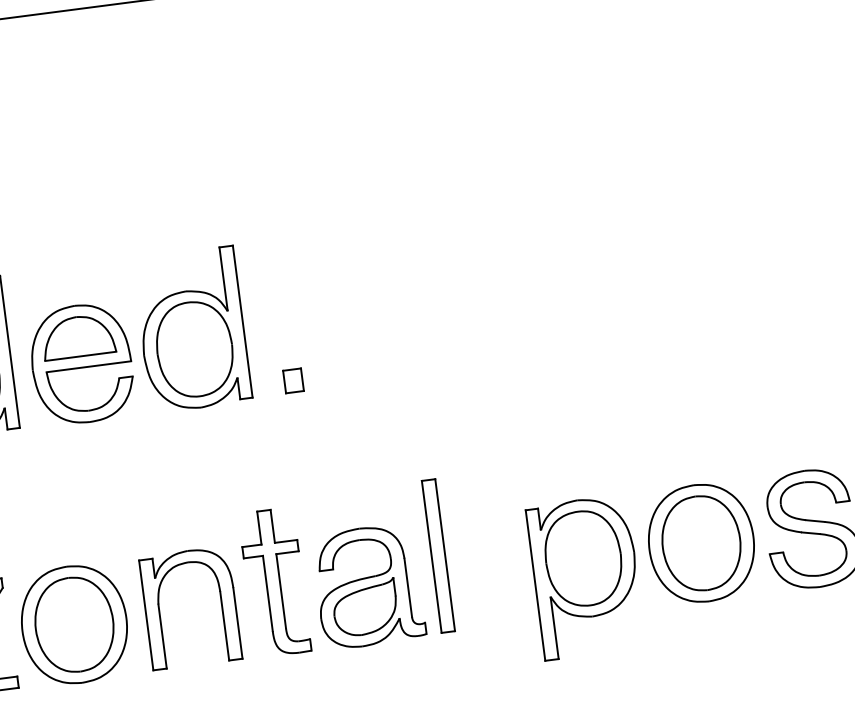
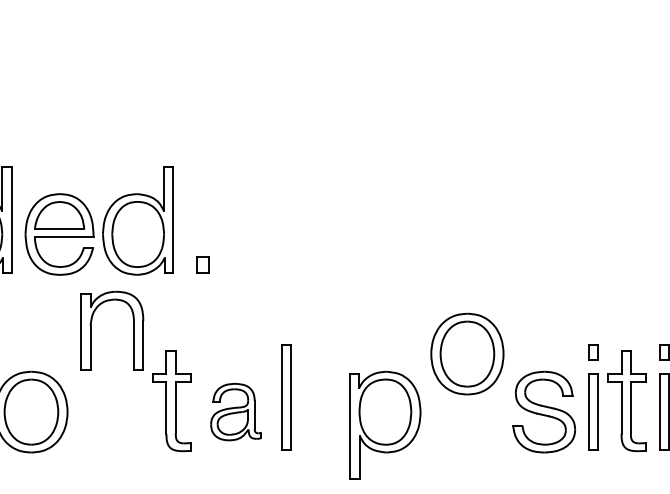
part: (701, 542) -> (467, 353), moved
part: (367, 585) -> (235, 411), size x0.7
part: (160, 611) -> (91, 330), moved

